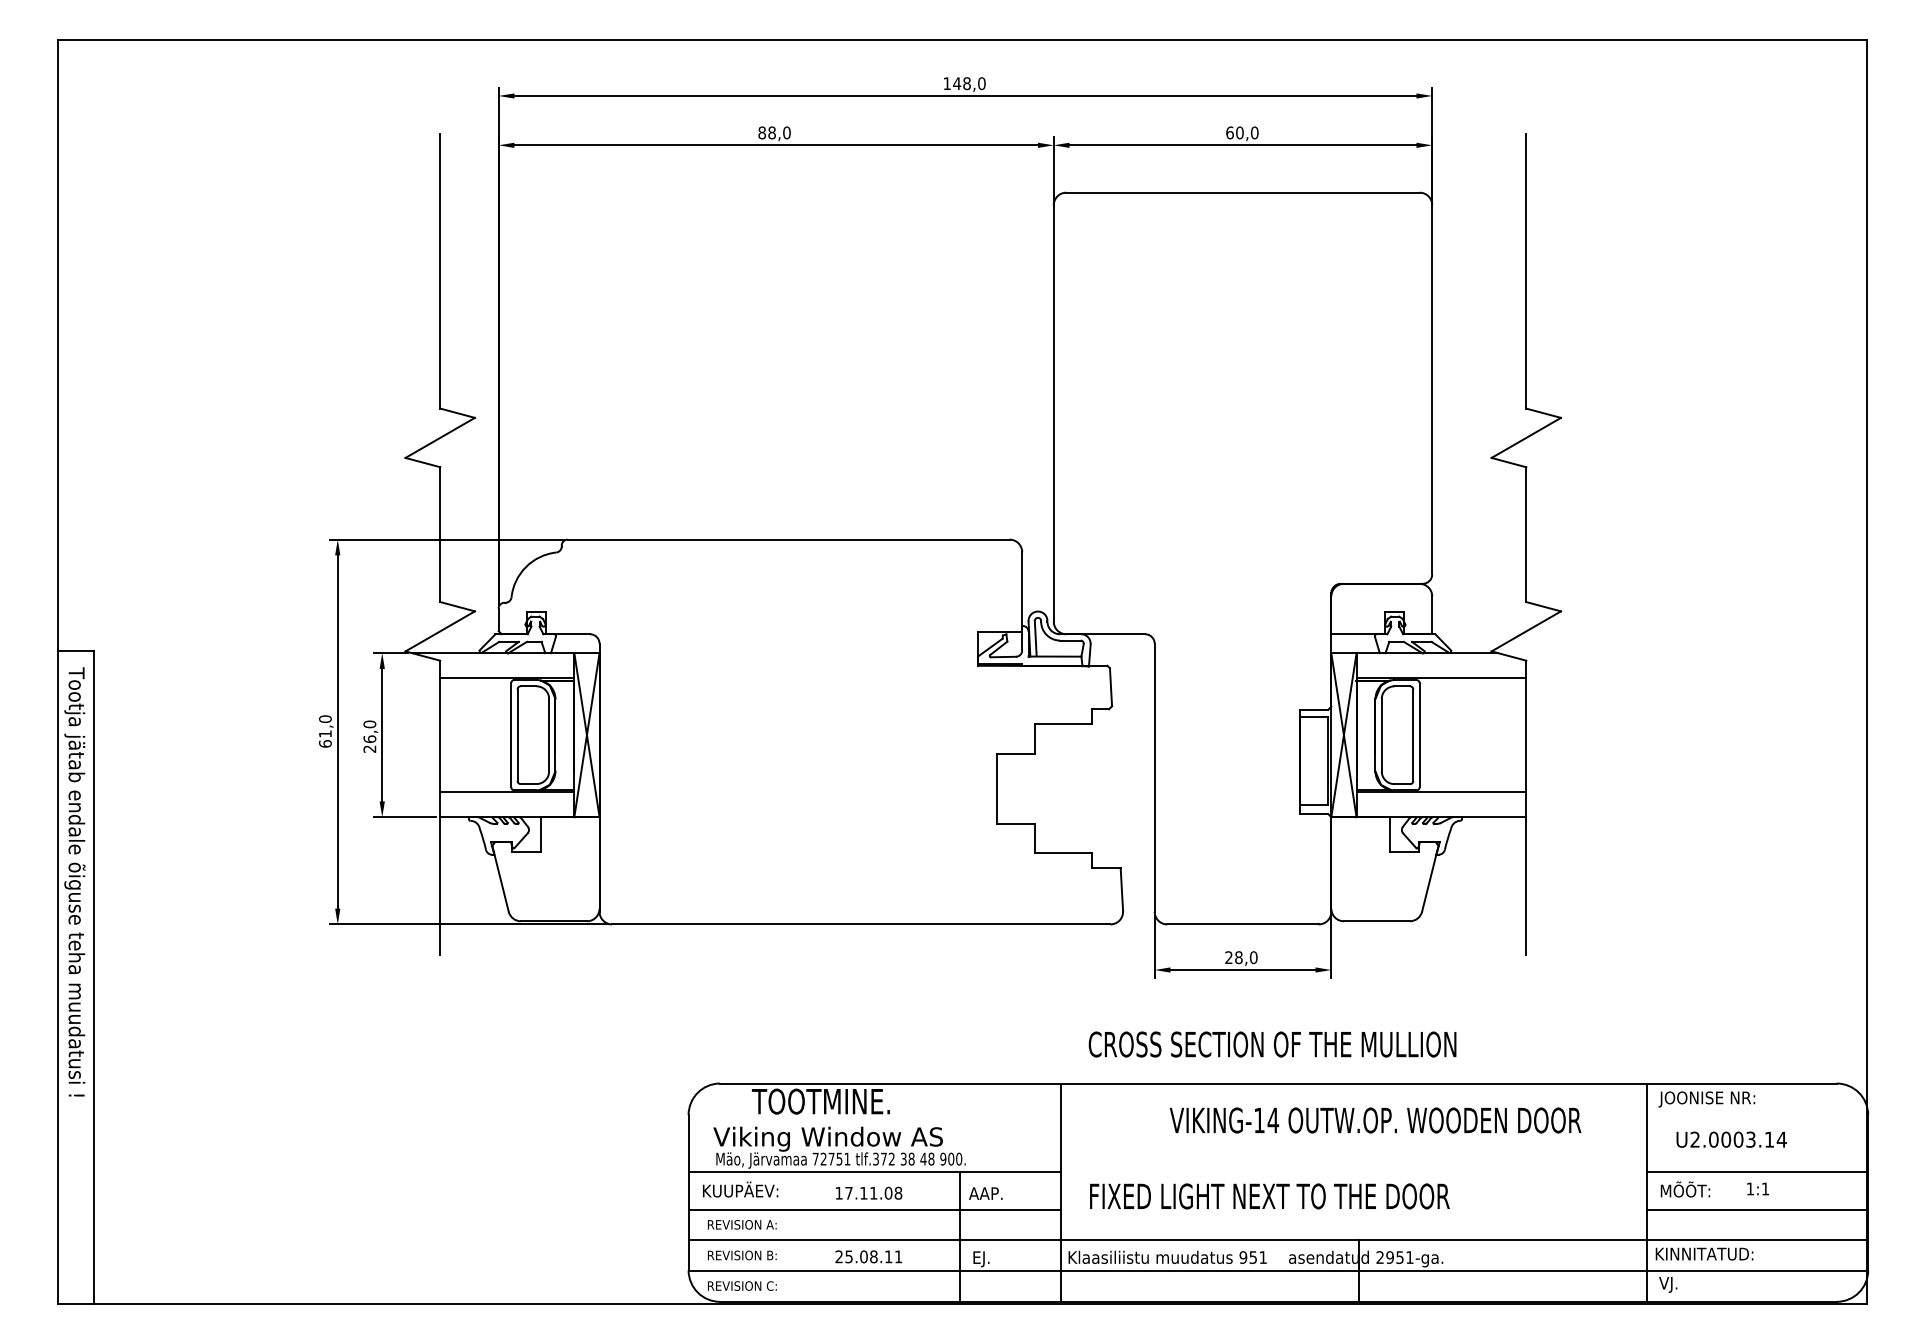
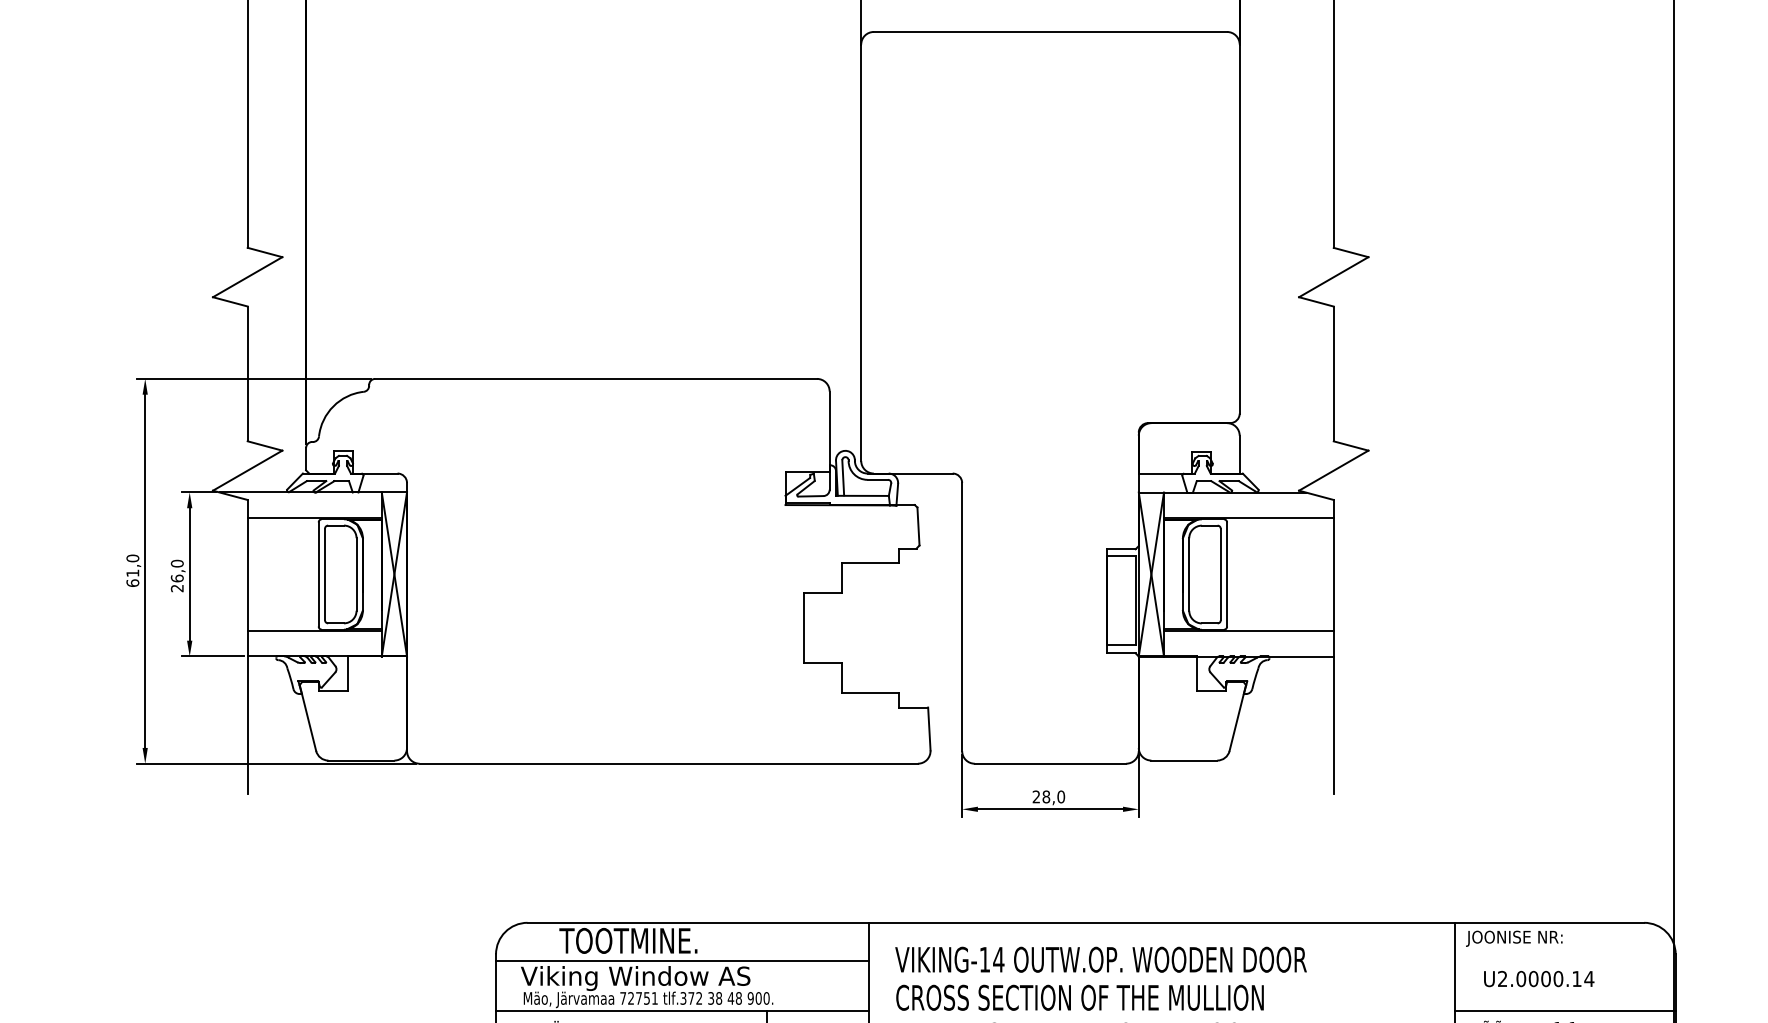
text: (1272, 1044) -> (1079, 997), moved
text: (1375, 1120) -> (1100, 959), moved
line: (874, 1121) -> (681, 960), added
text: (1750, 1139) -> (1557, 978), U2.0003.14 -> U2.0000.14

